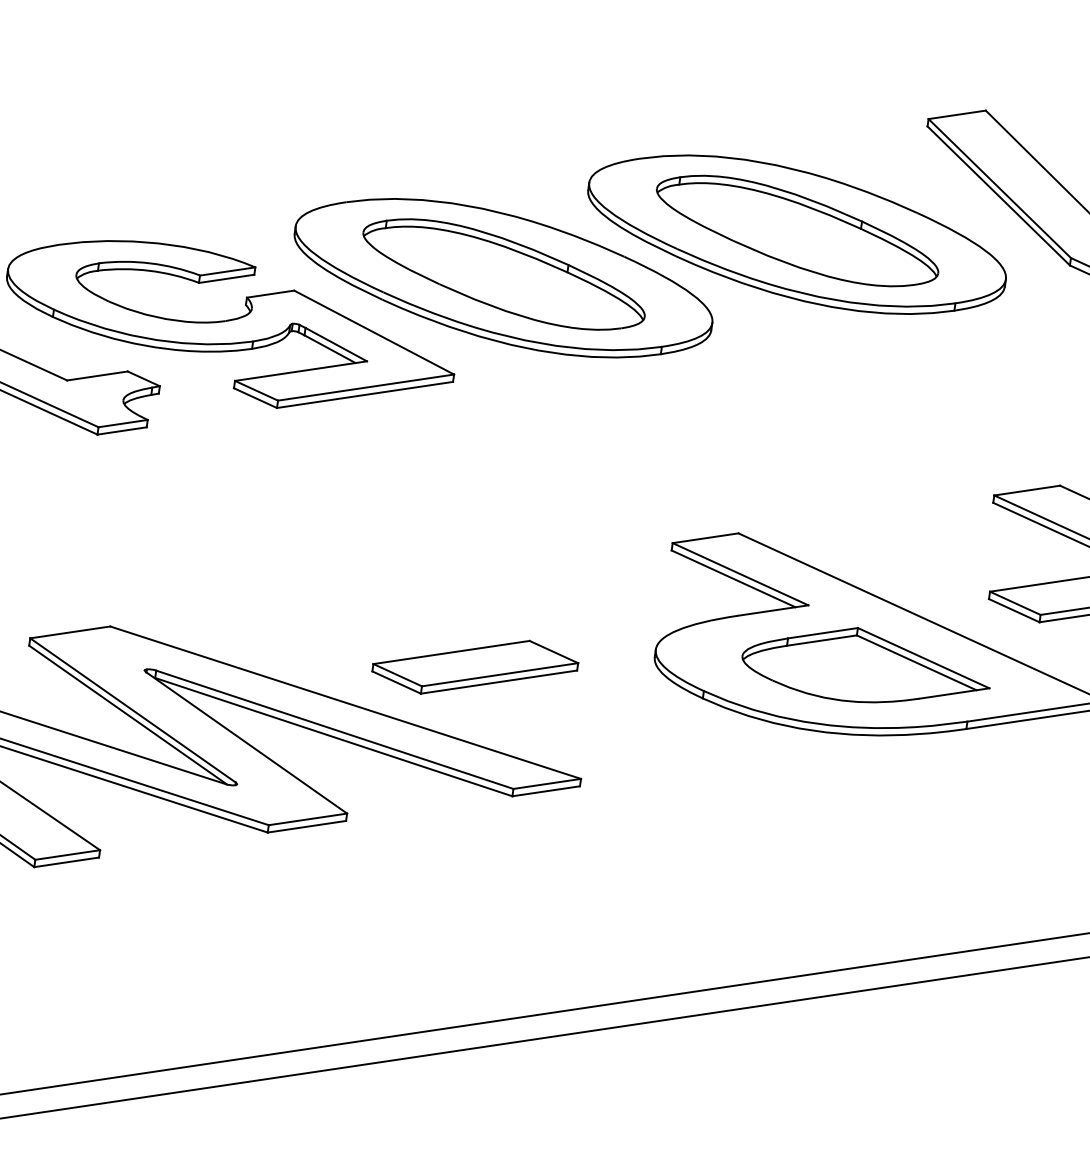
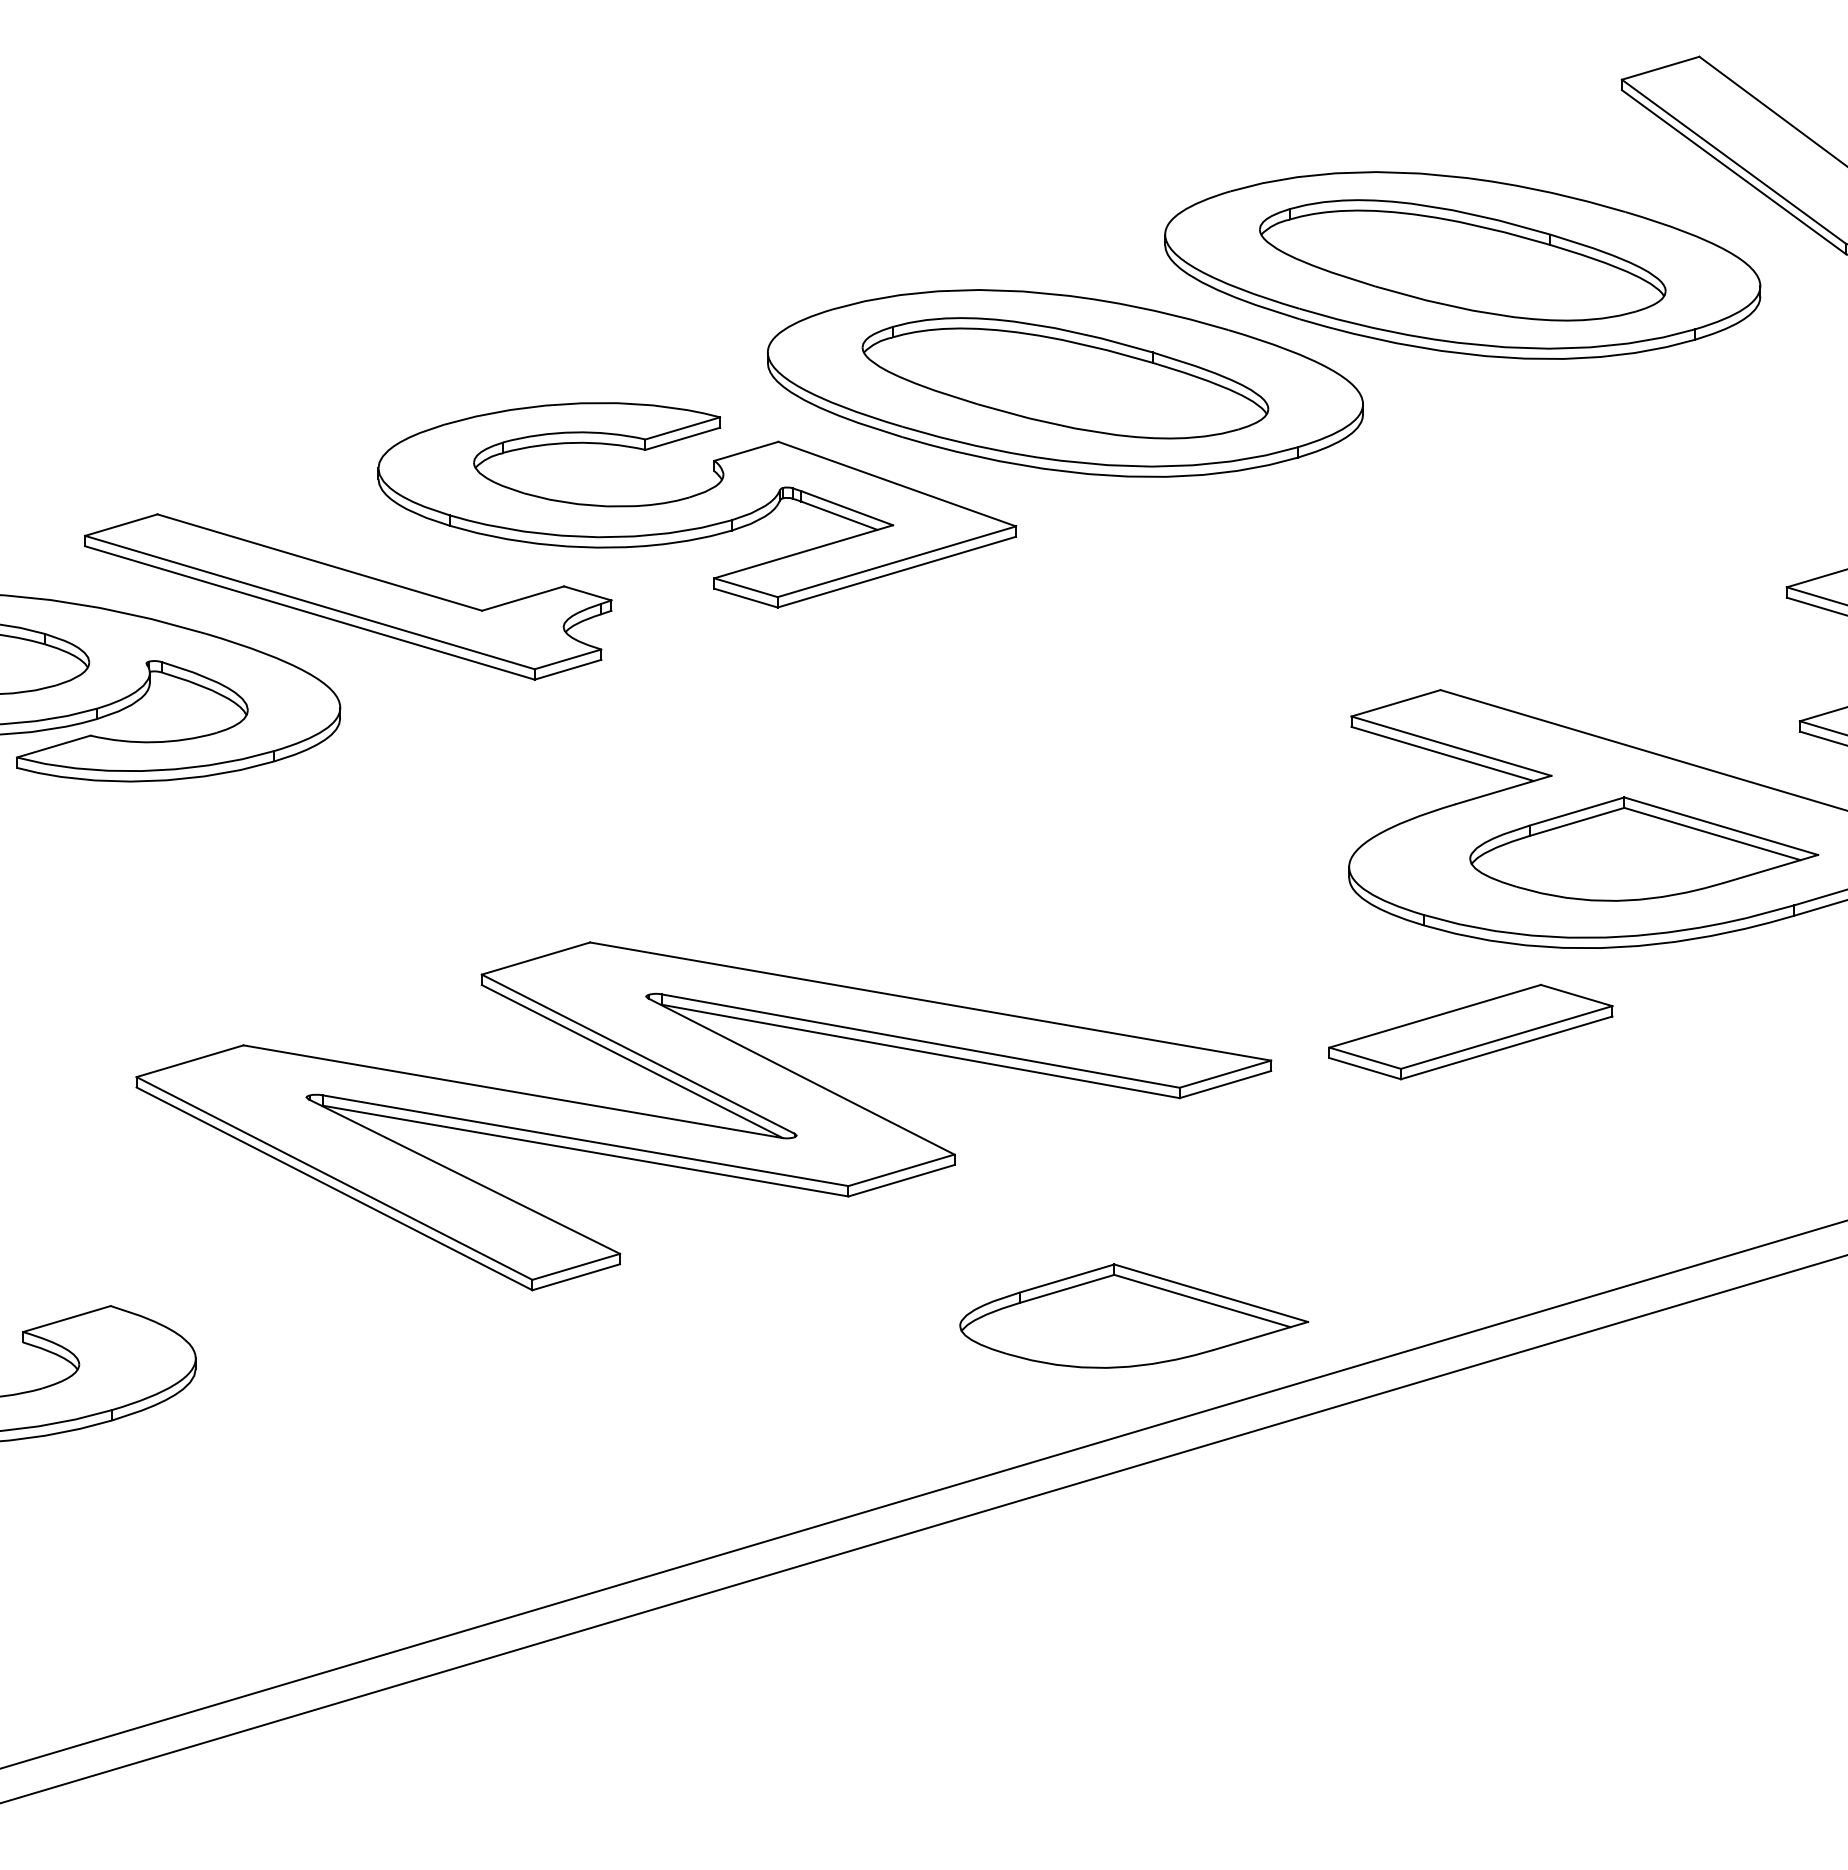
part: (475, 666) -> (1470, 1031), moved
part: (458, 945) -> (1134, 1315), added

